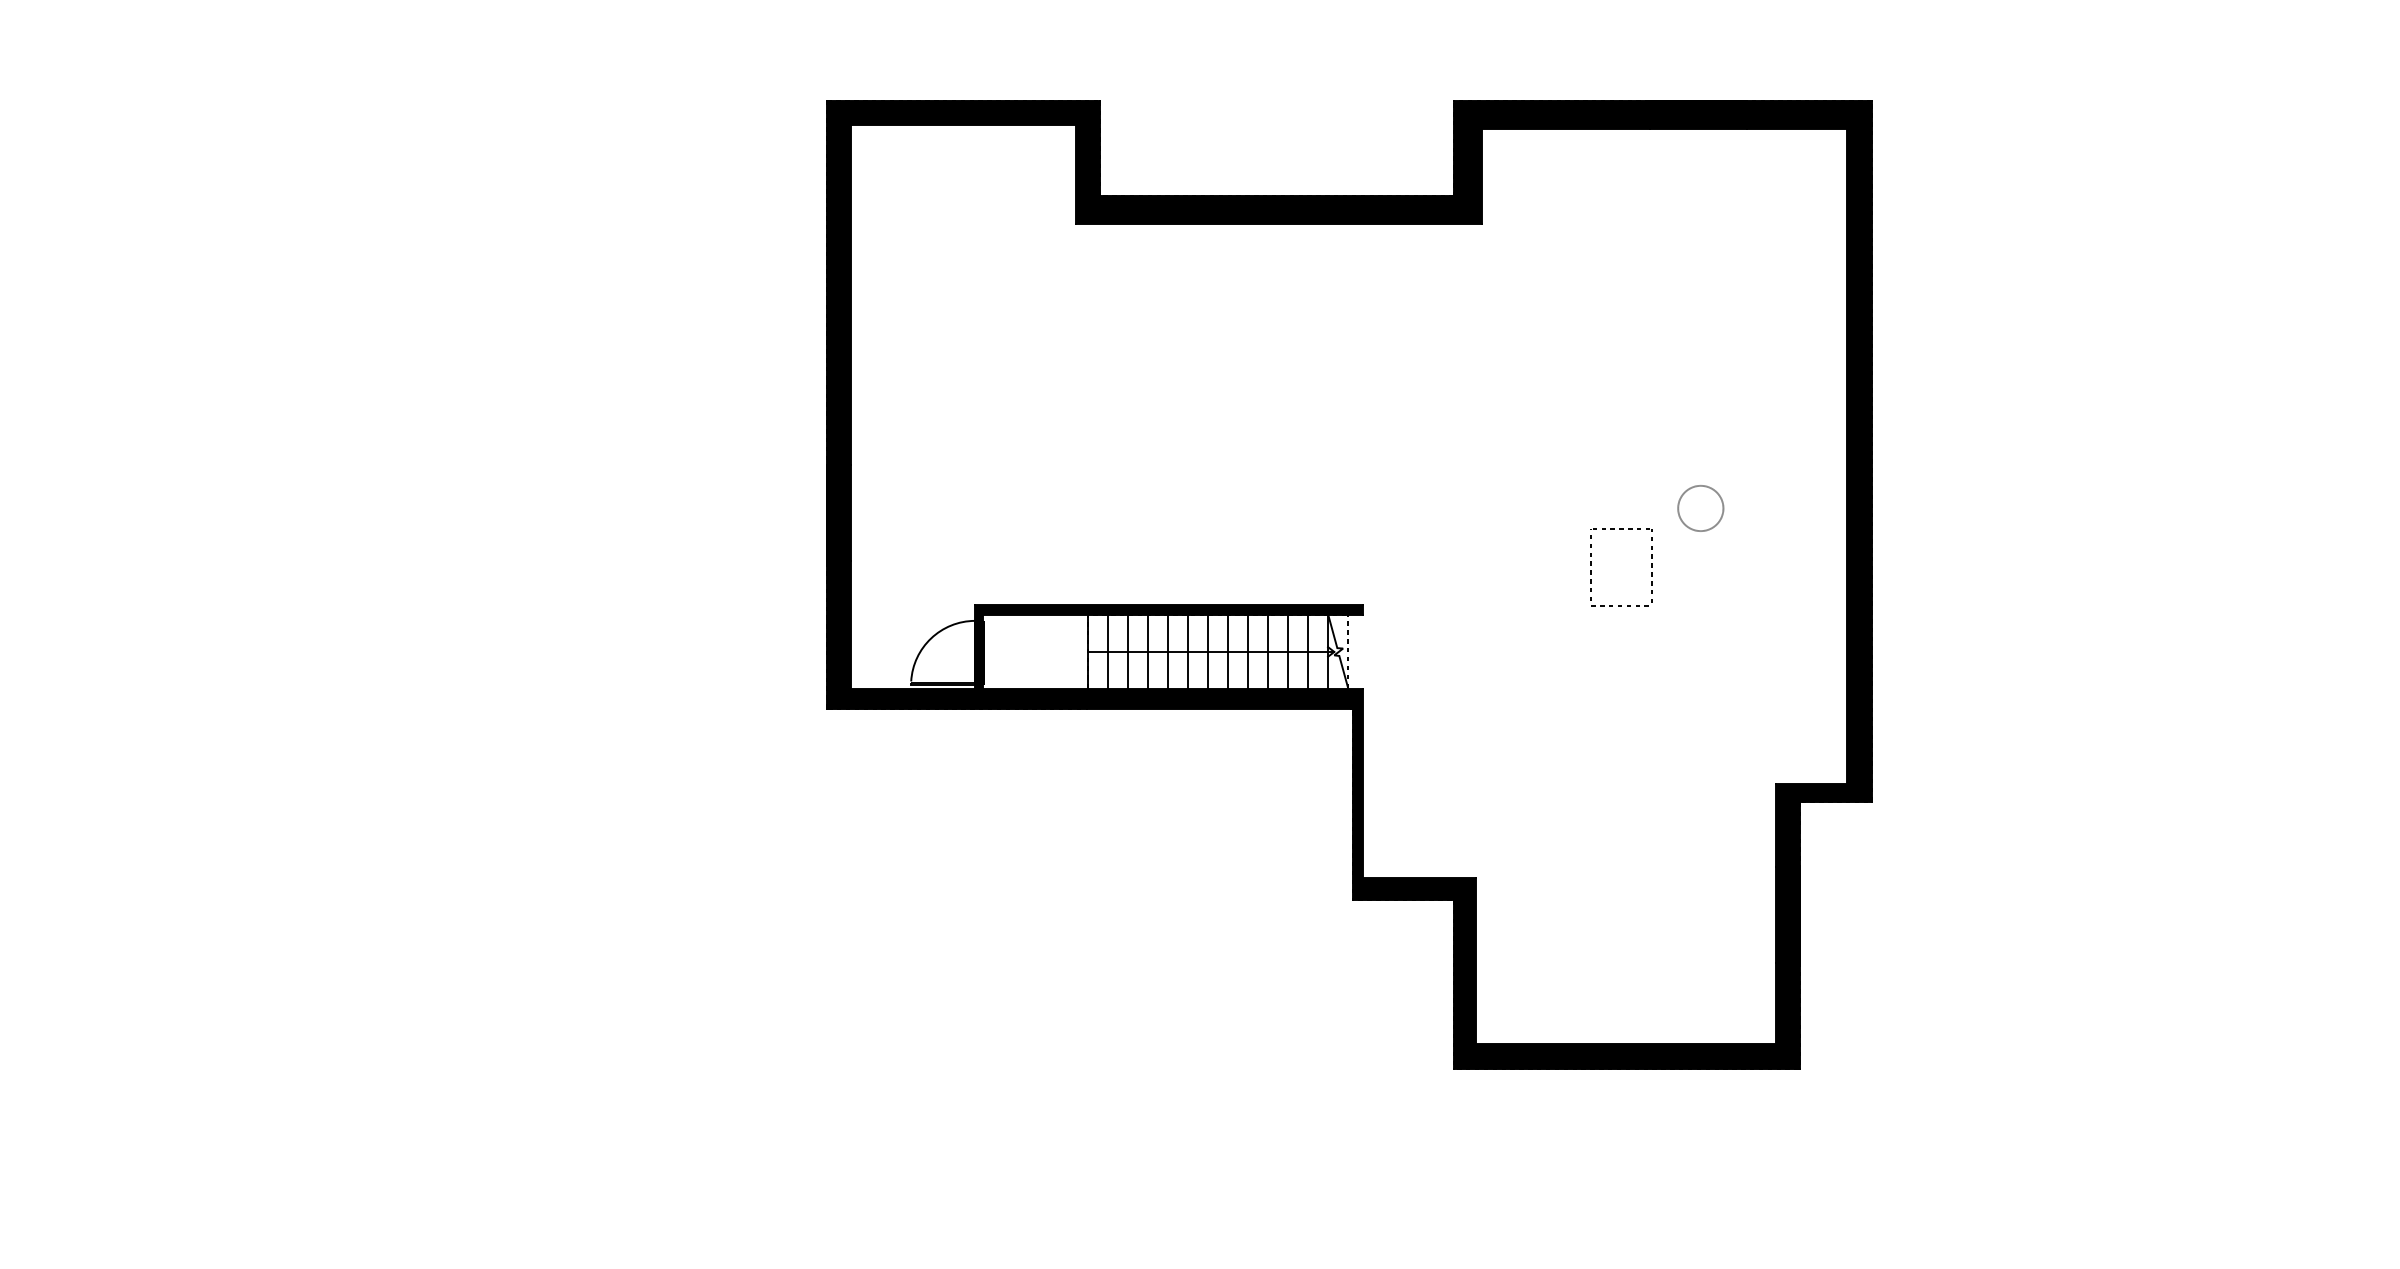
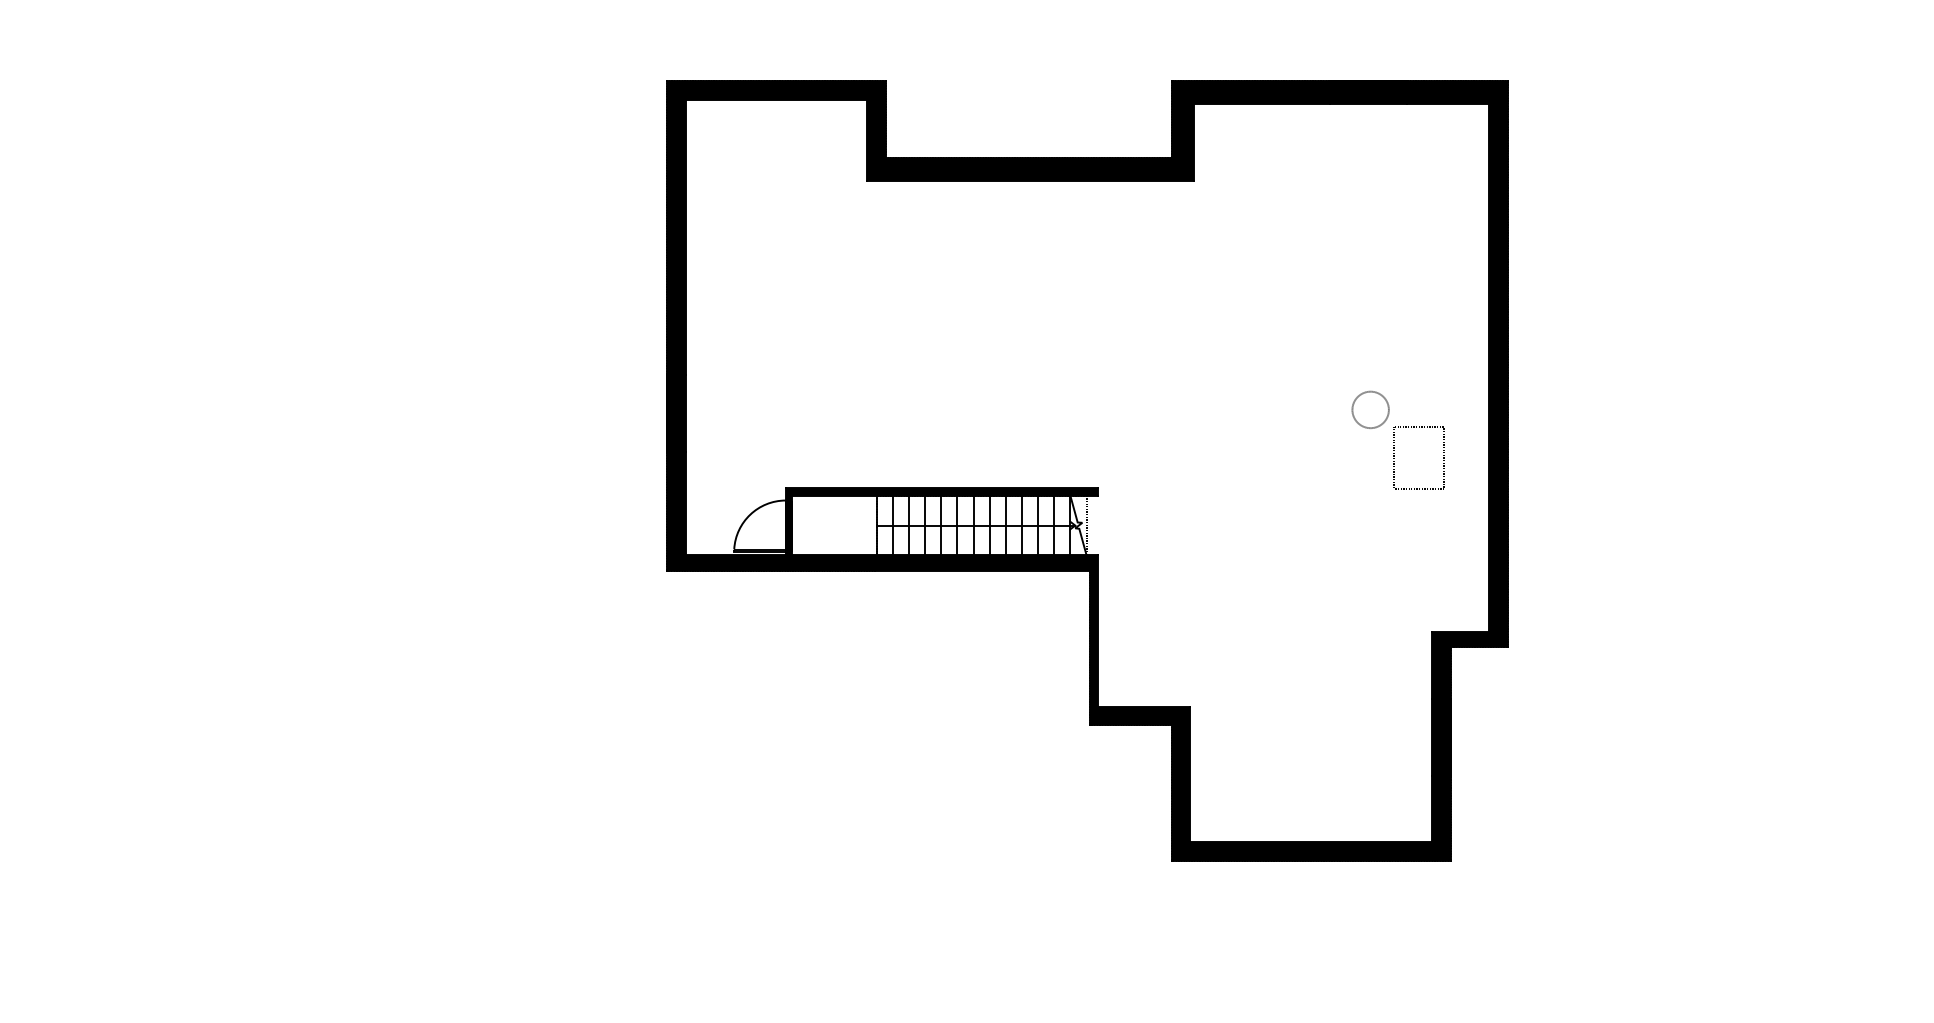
part: (1651, 567) -> (1442, 457), moved

